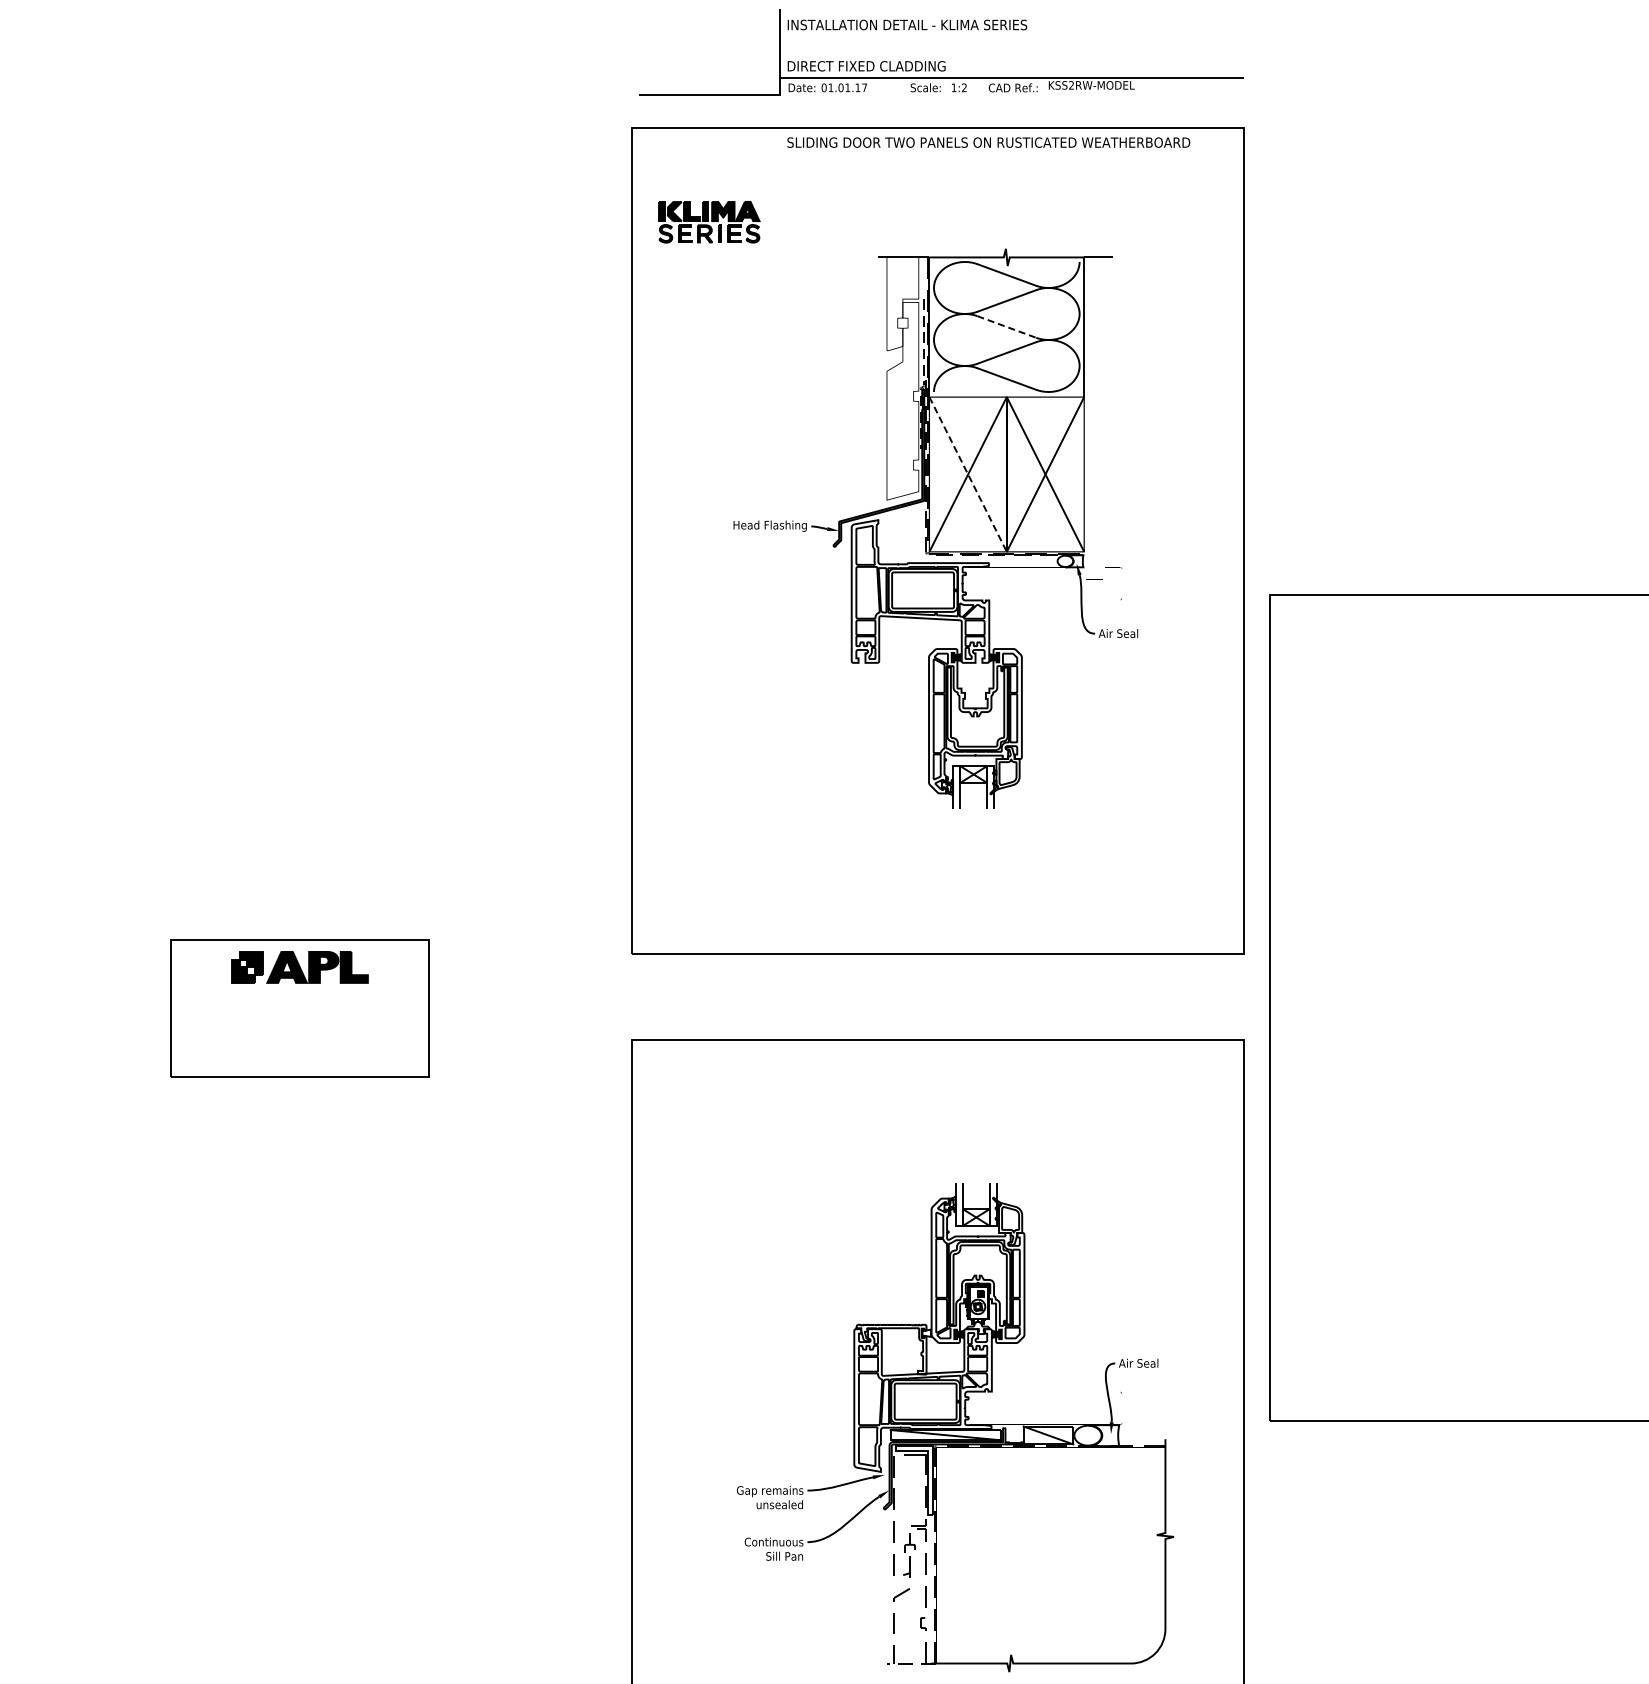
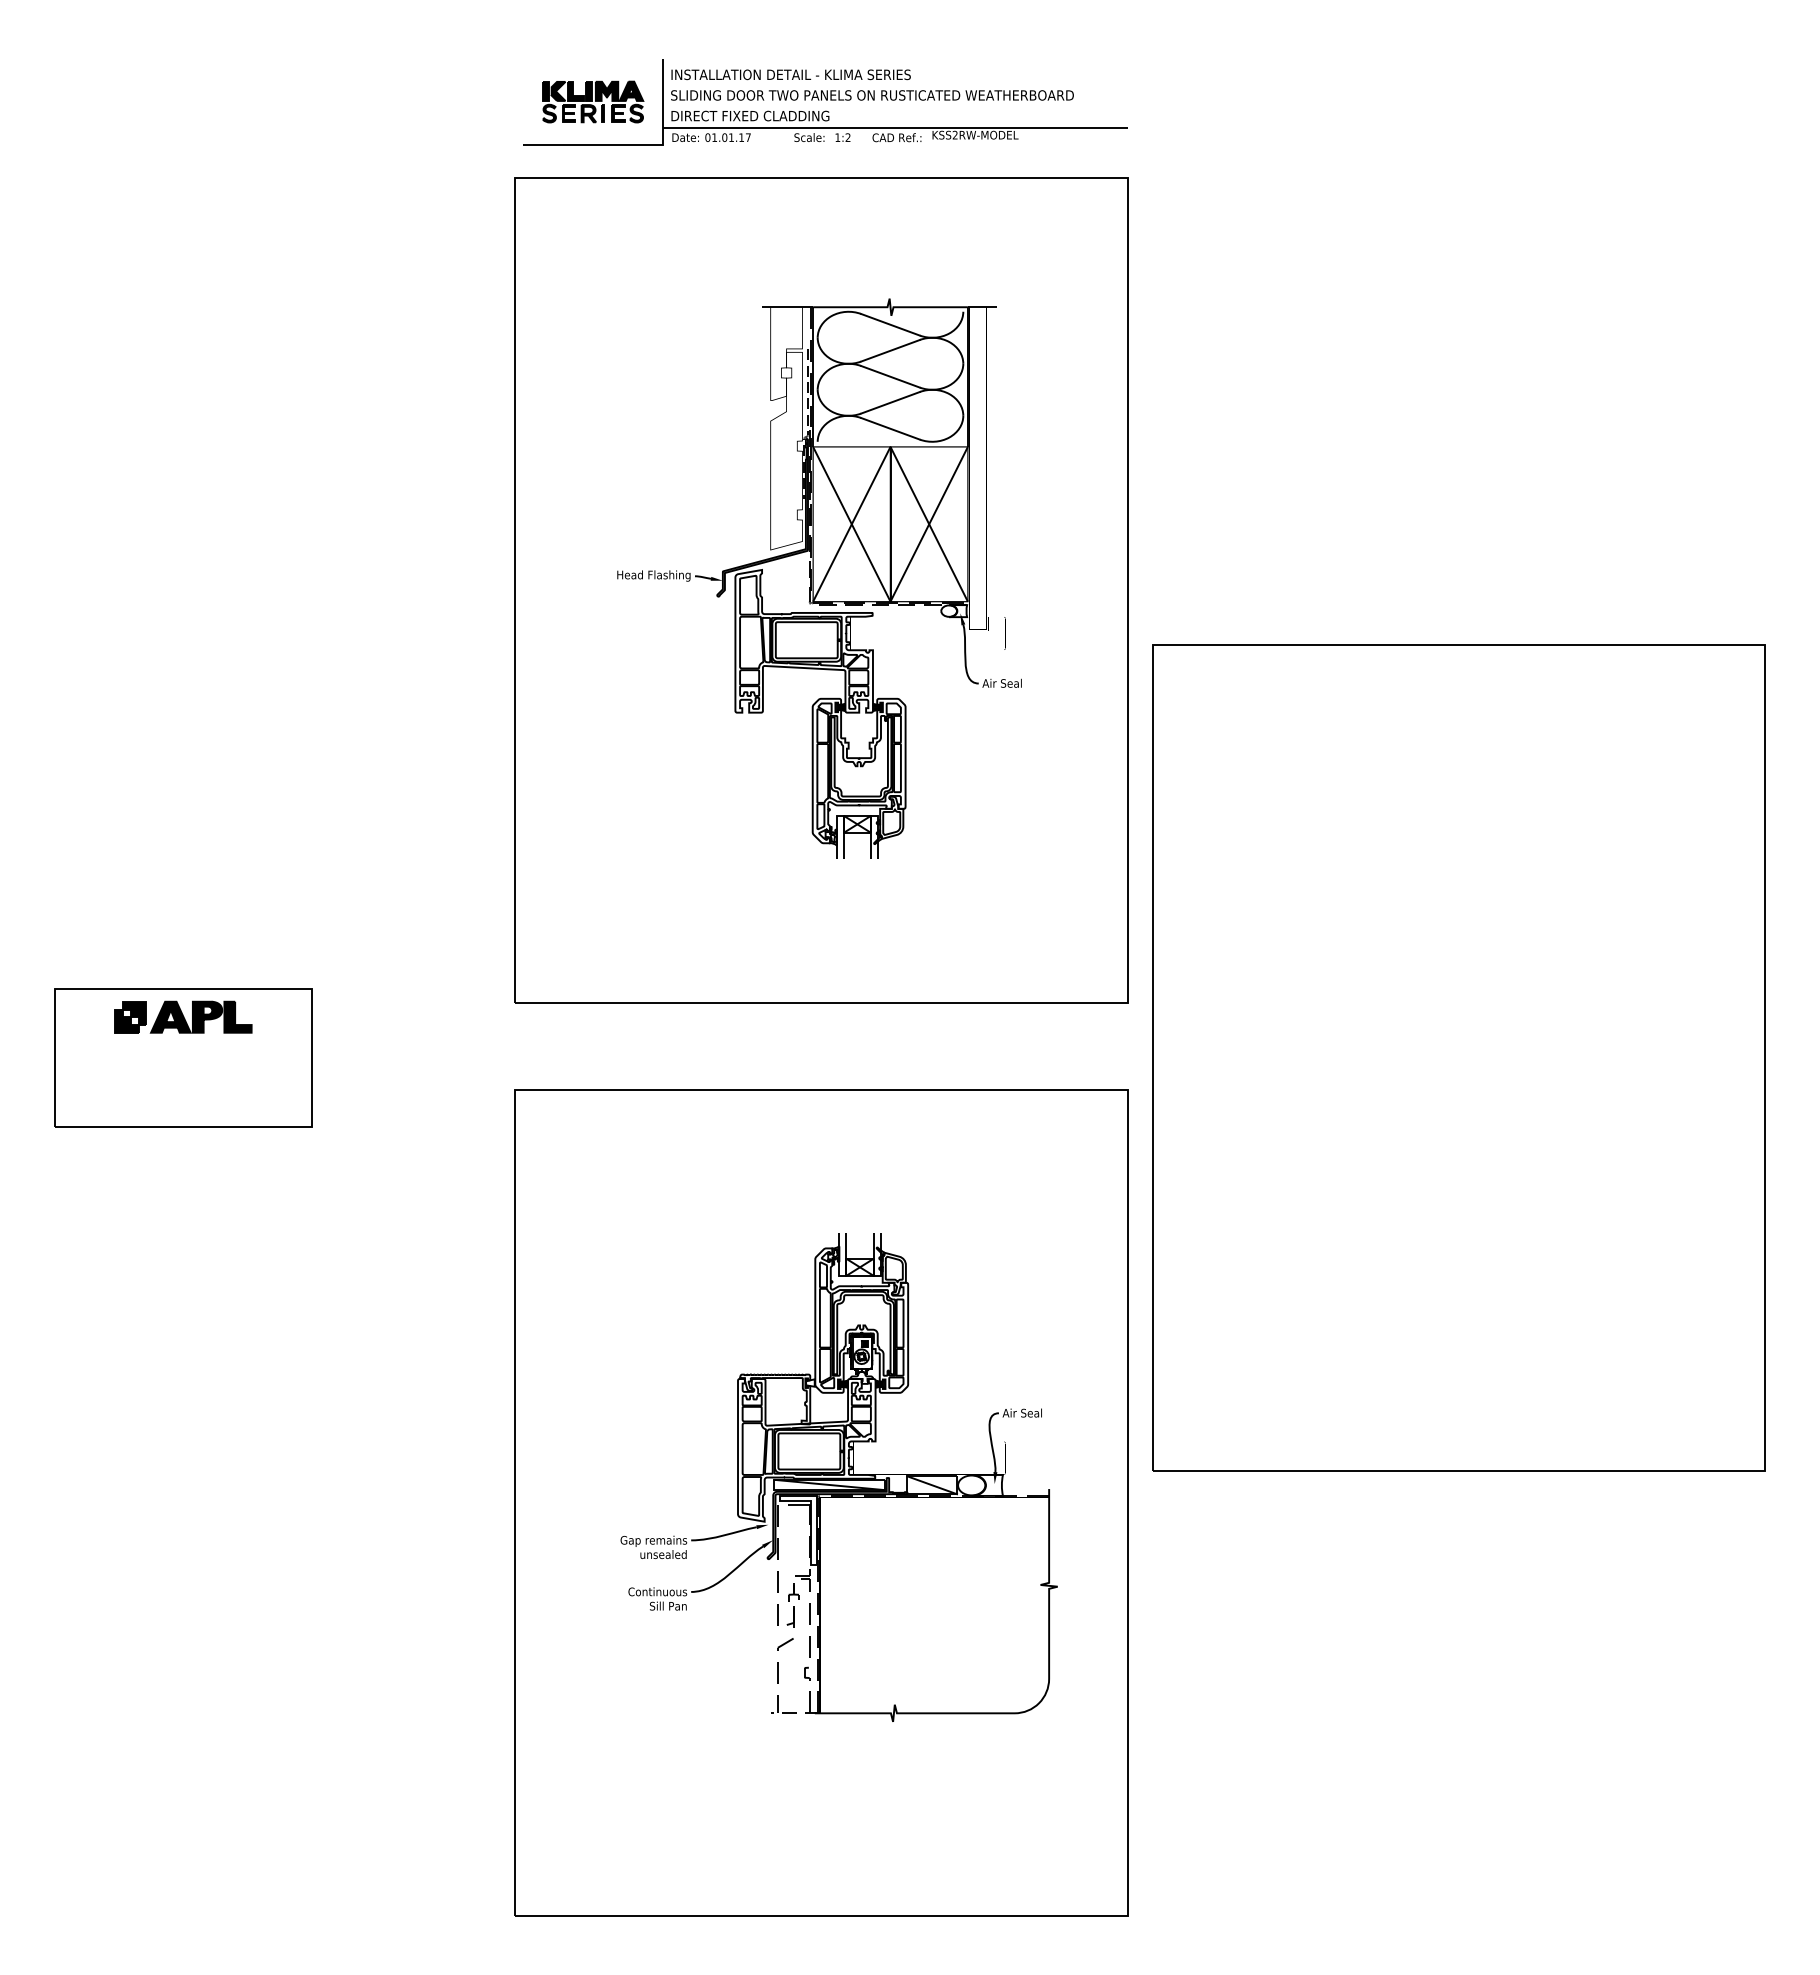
text: (988, 142) -> (872, 95), moved
part: (709, 221) -> (593, 101), moved
line: (1006, 326) -> (890, 376), dashed -> solid
line: (967, 474) -> (851, 524), dashed -> solid

